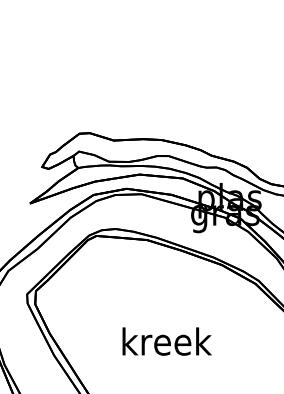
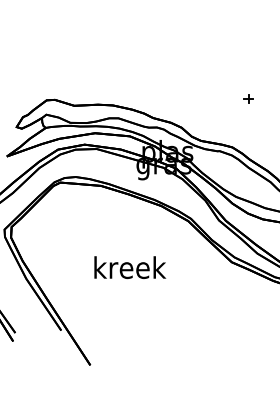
text: (167, 341) -> (130, 267), moved

